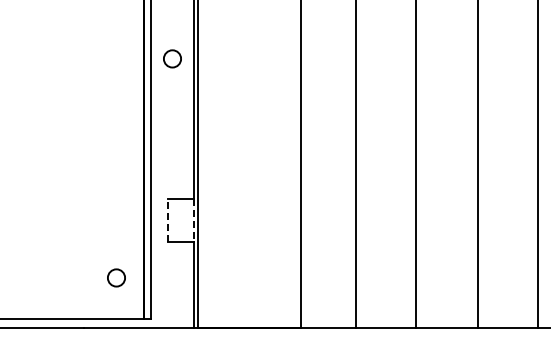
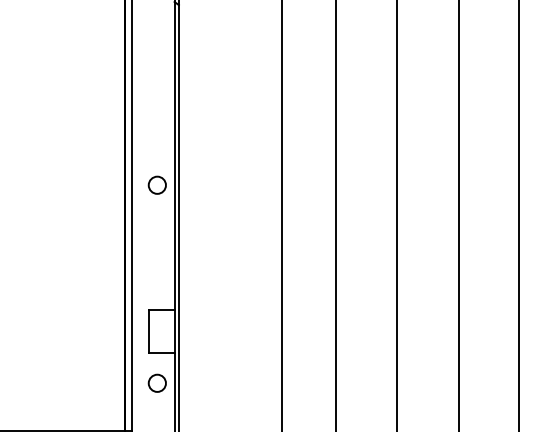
circle: (171, 58) -> (156, 184), moved
line: (167, 220) -> (148, 331), dashed -> solid
line: (193, 220) -> (174, 331), dashed -> solid
circle: (115, 277) -> (156, 382), moved

